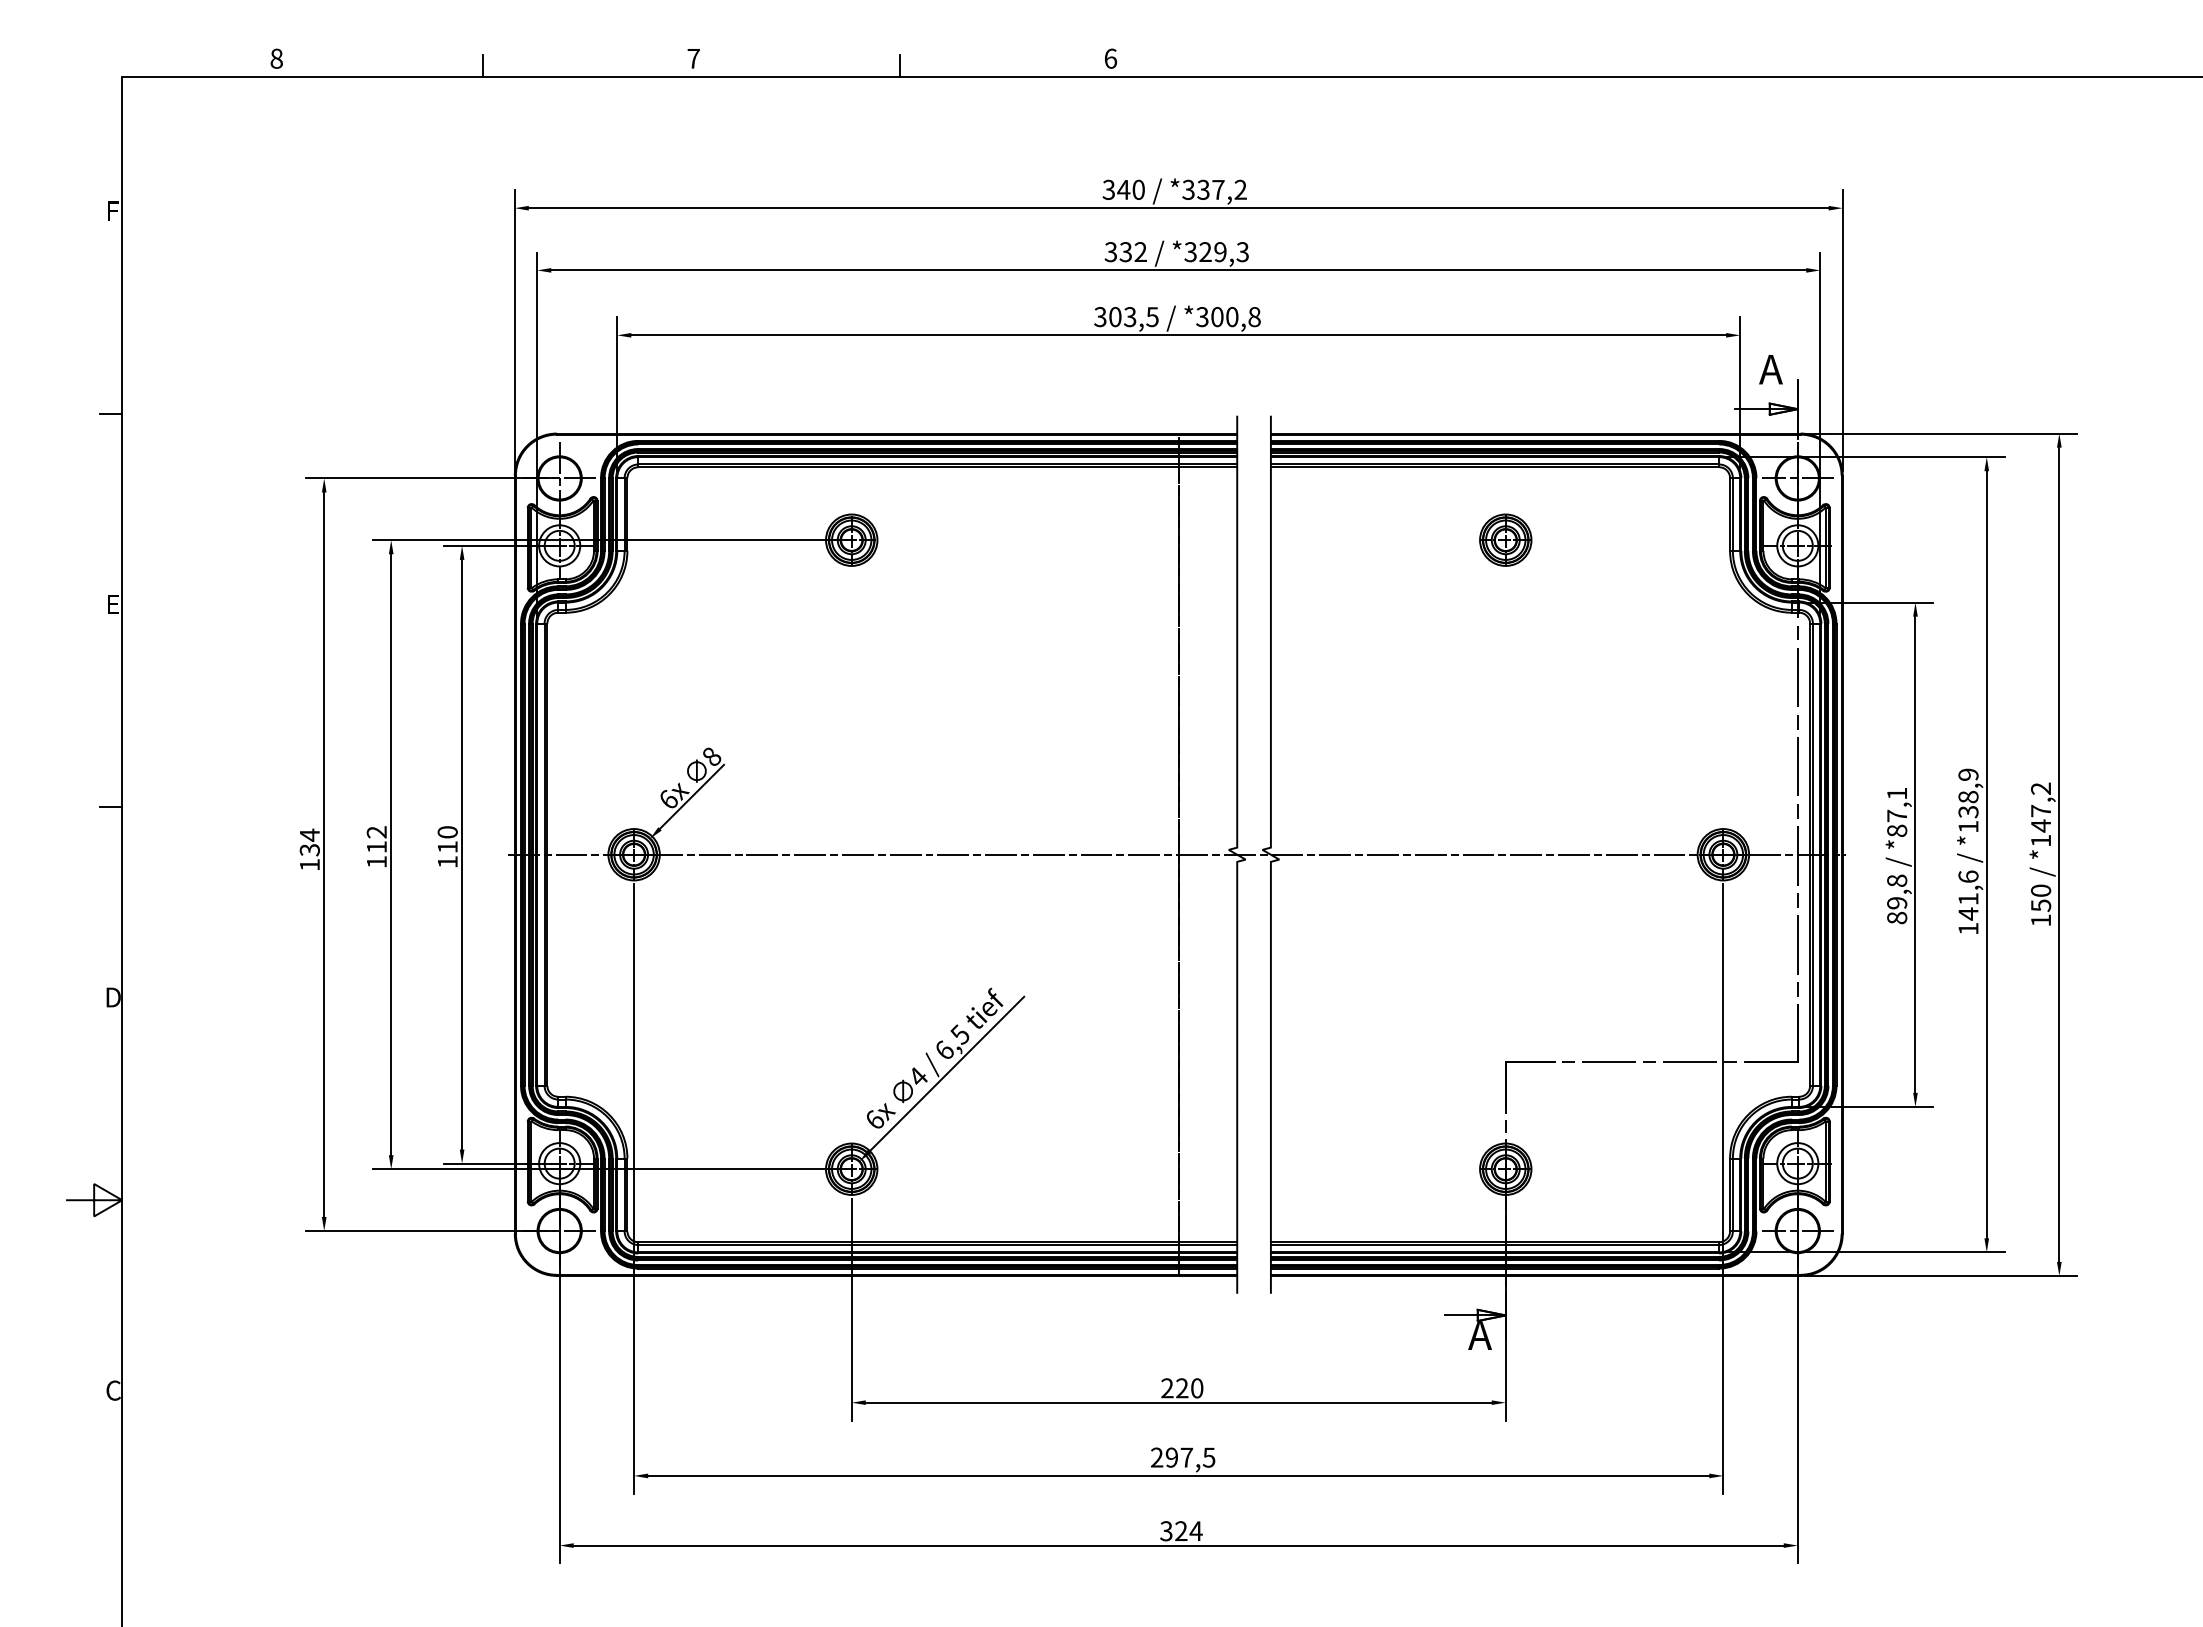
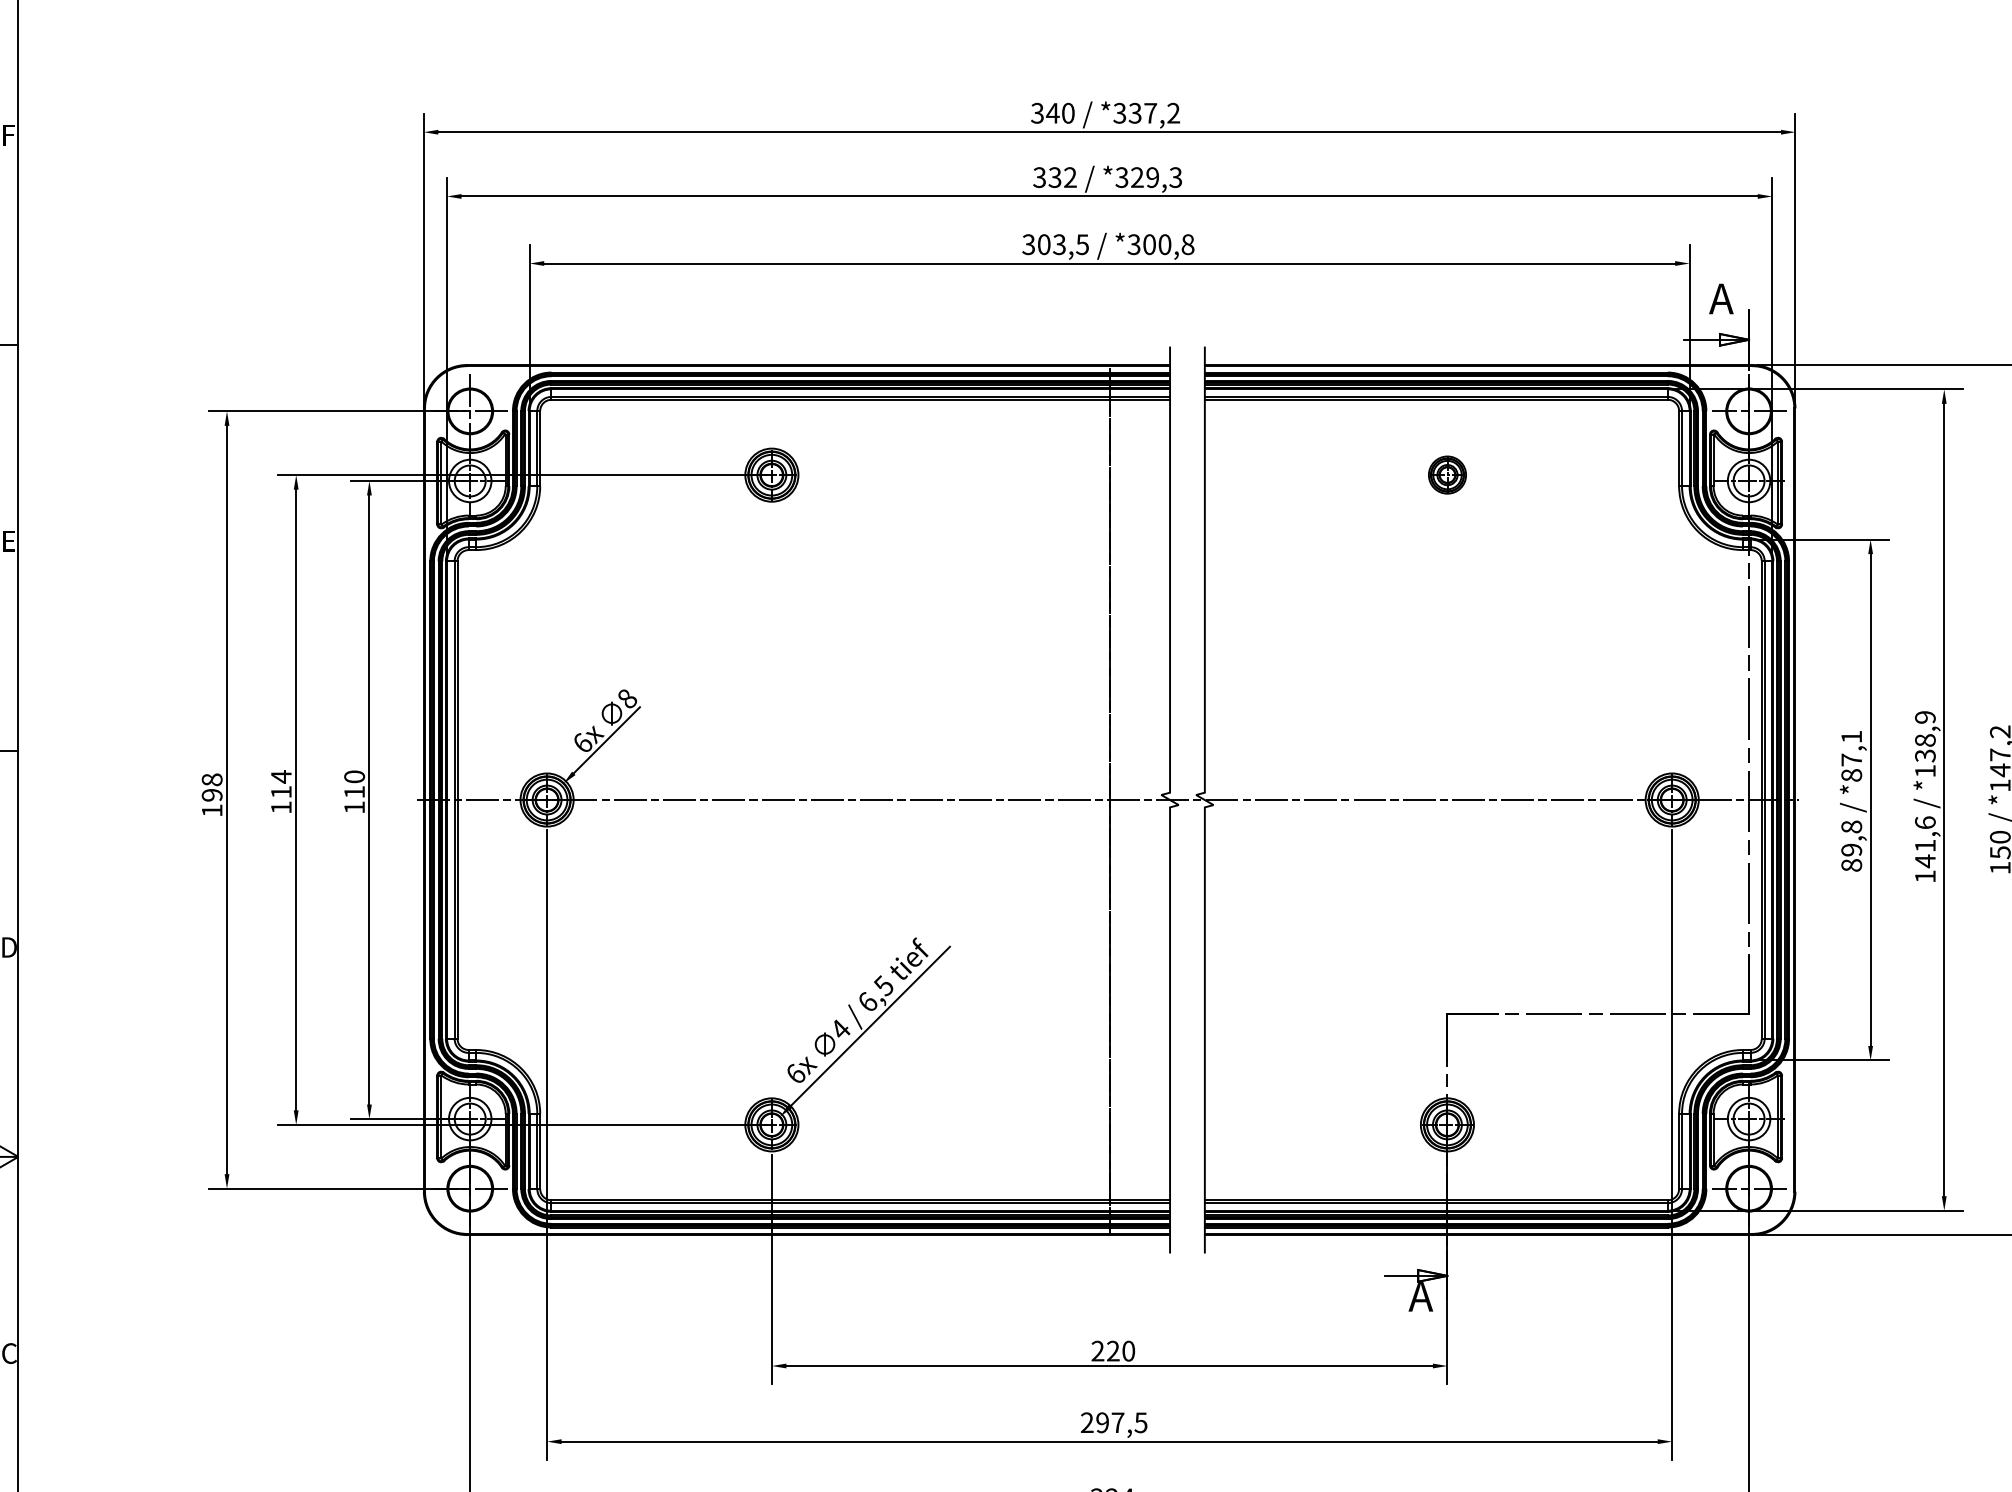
part: (1505, 539) -> (1447, 474), size x0.7
text: (376, 832) -> (281, 777), 112 -> 114
text: (309, 842) -> (211, 787), 134 -> 198

